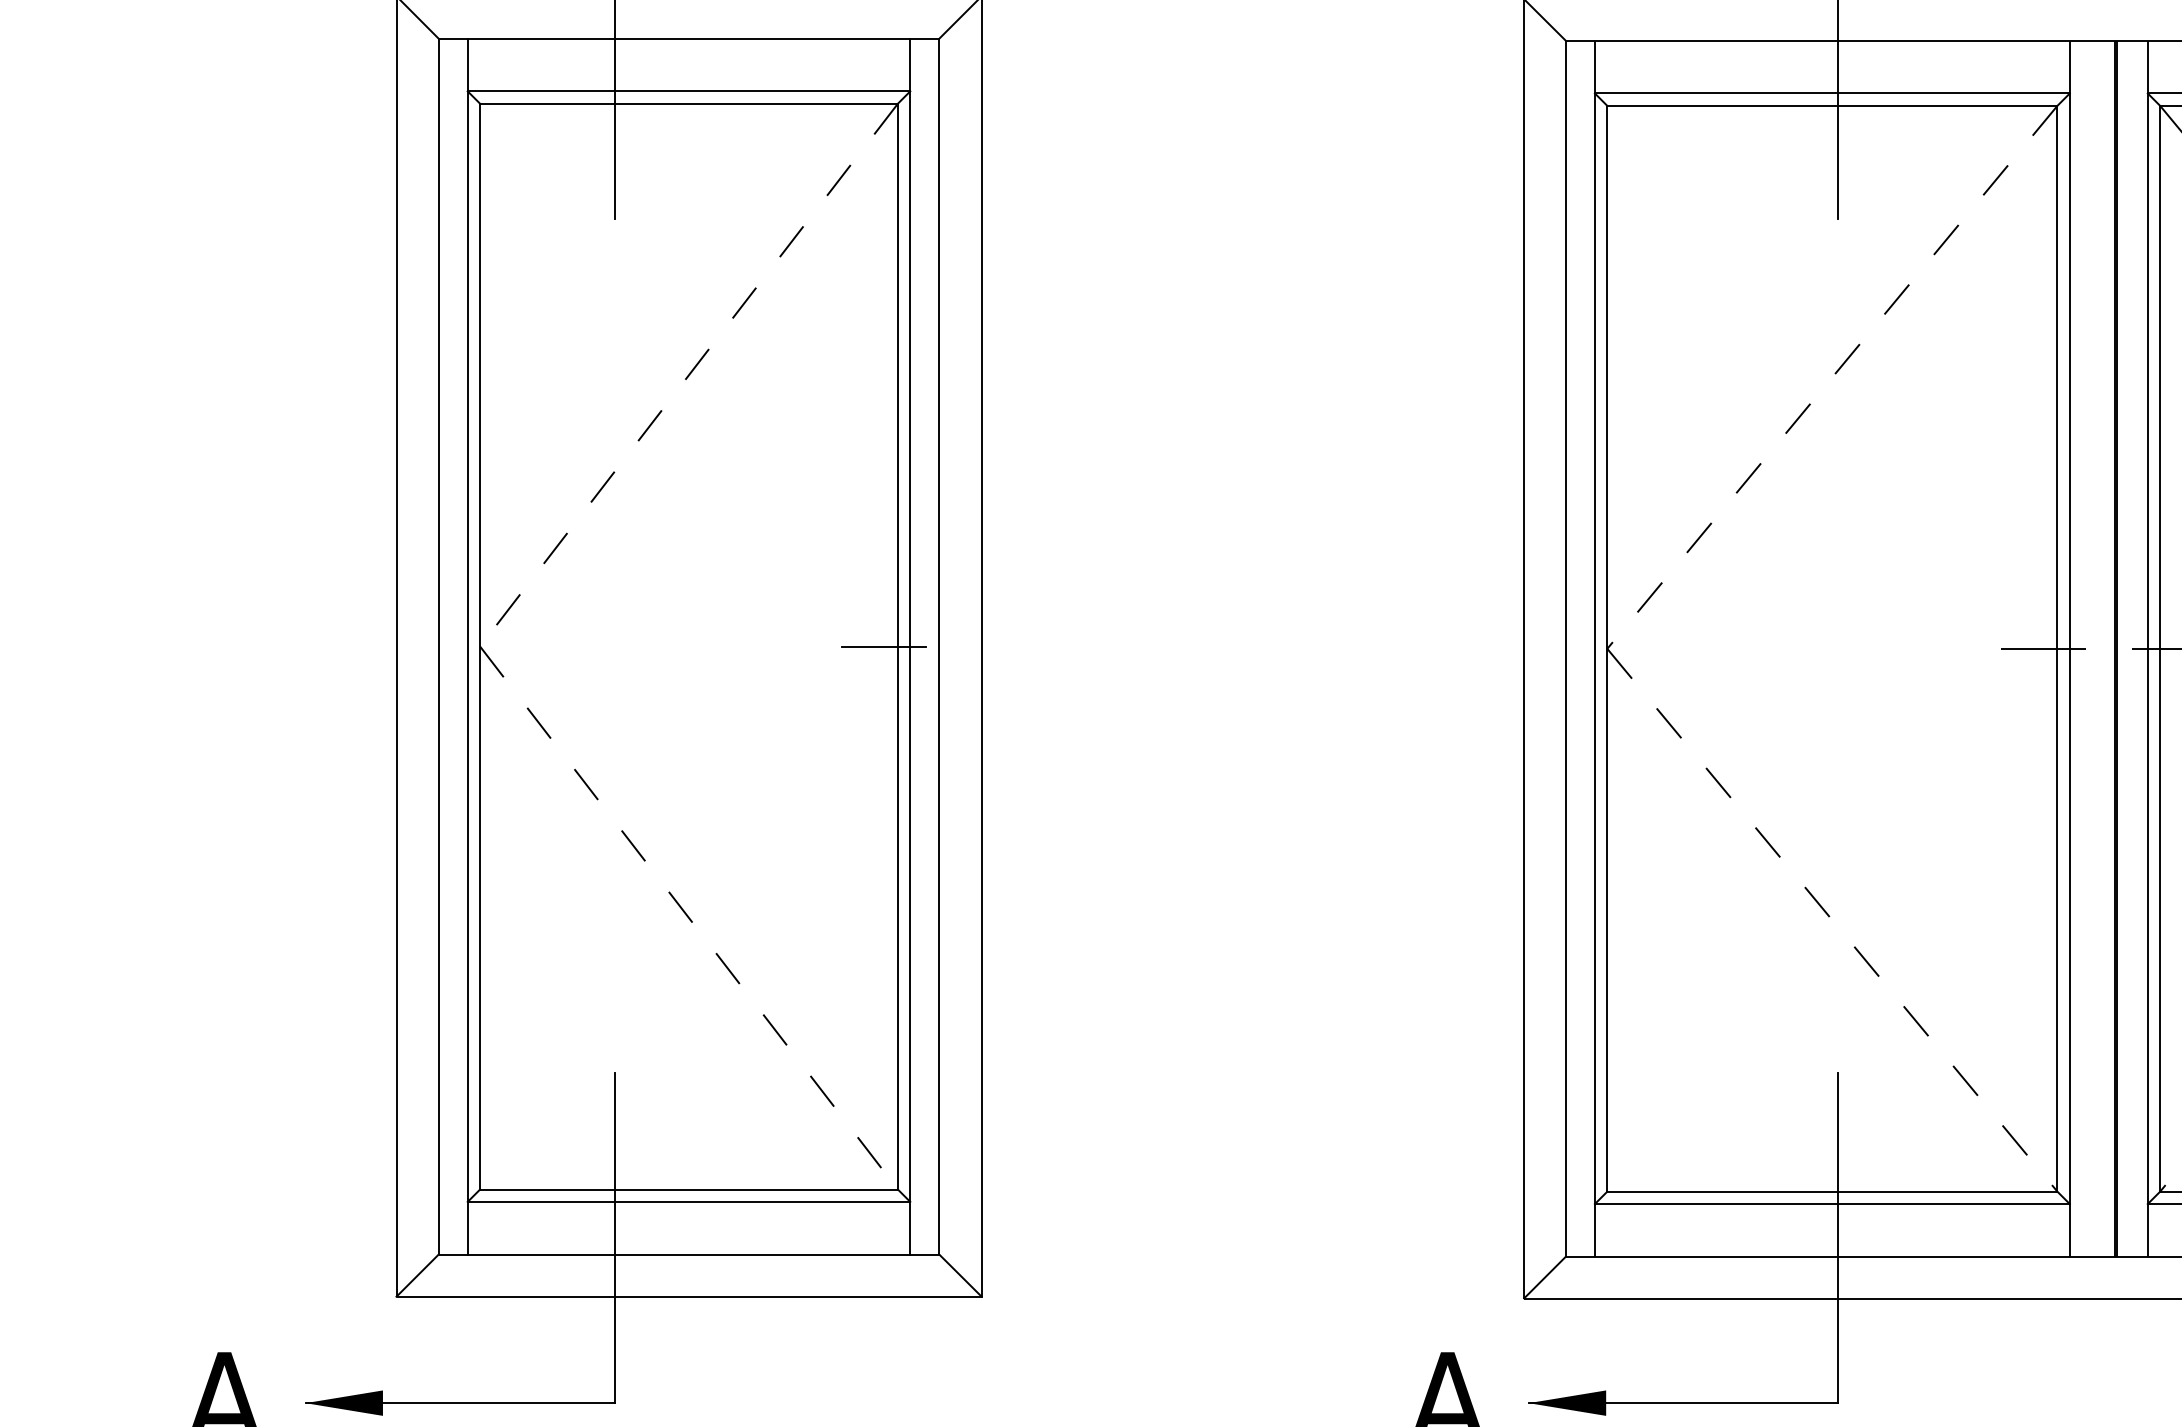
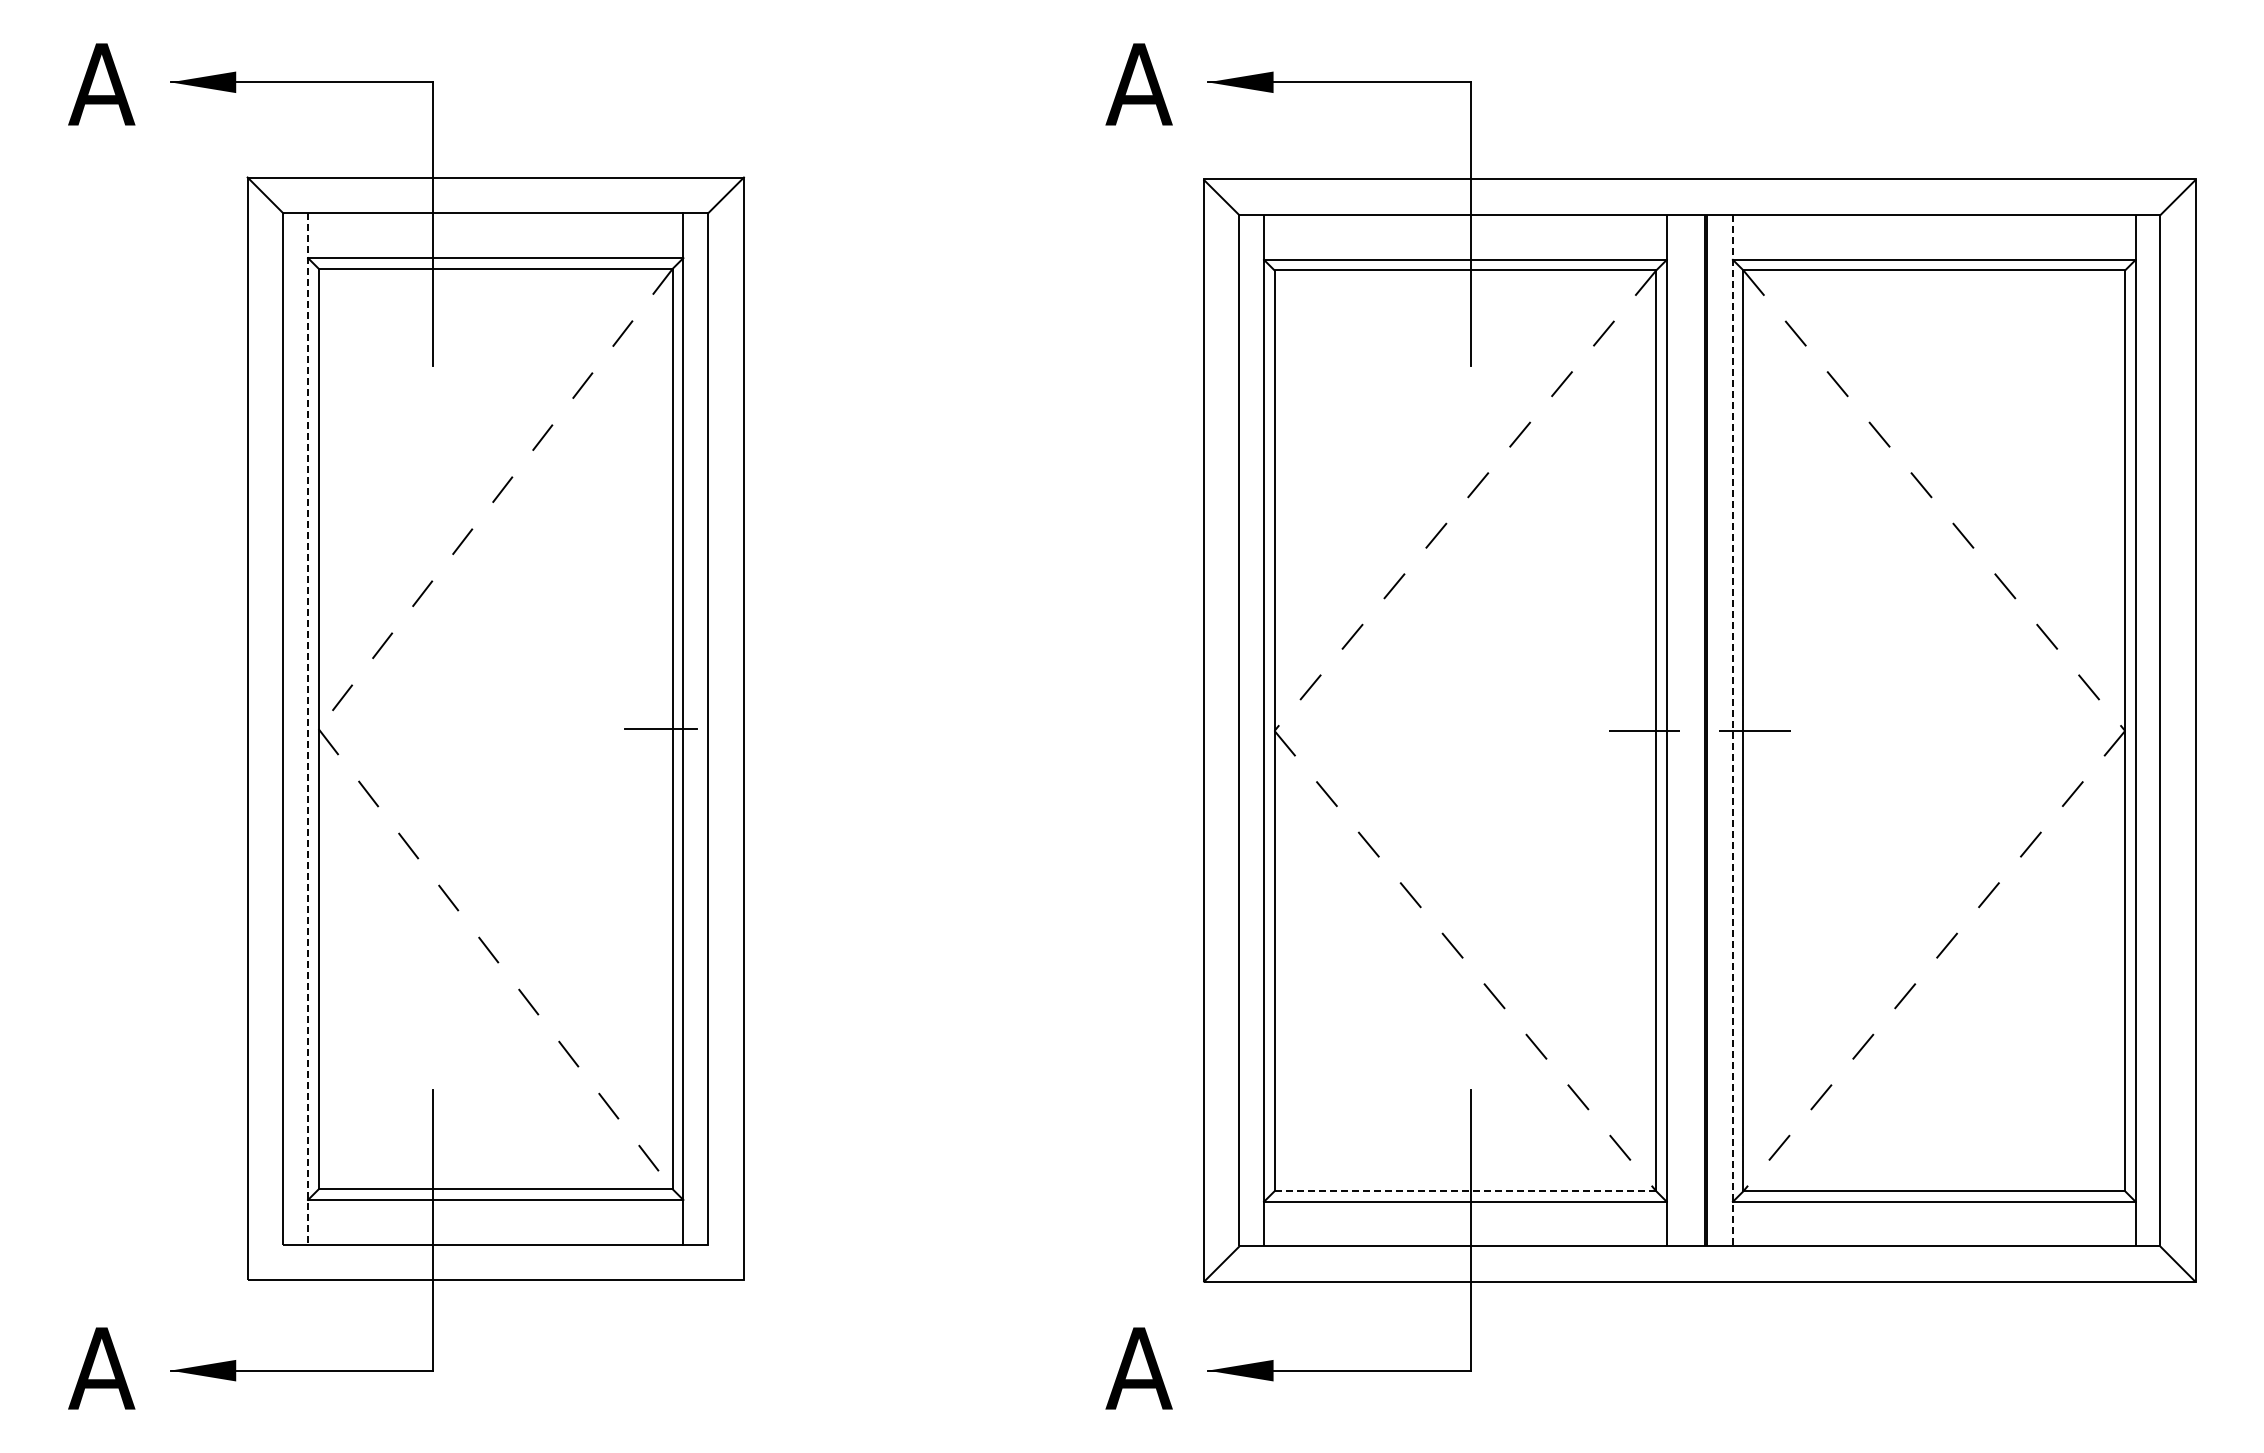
line: (468, 647) -> (308, 729), solid -> dashed
line: (2147, 648) -> (1732, 730), solid -> dashed
line: (1832, 1191) -> (1465, 1191), solid -> dashed
line: (417, 1275) -> (265, 1262), removed
line: (959, 1275) -> (725, 1262), removed

